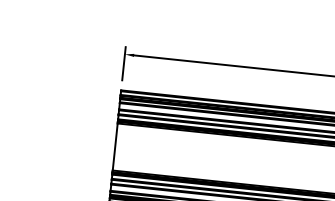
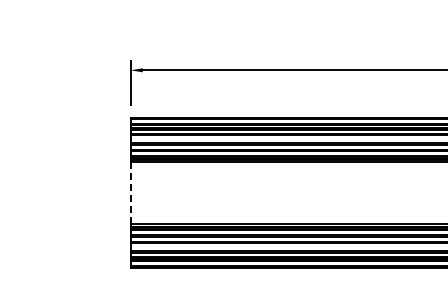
line: (115, 147) -> (130, 193), solid -> dashed

